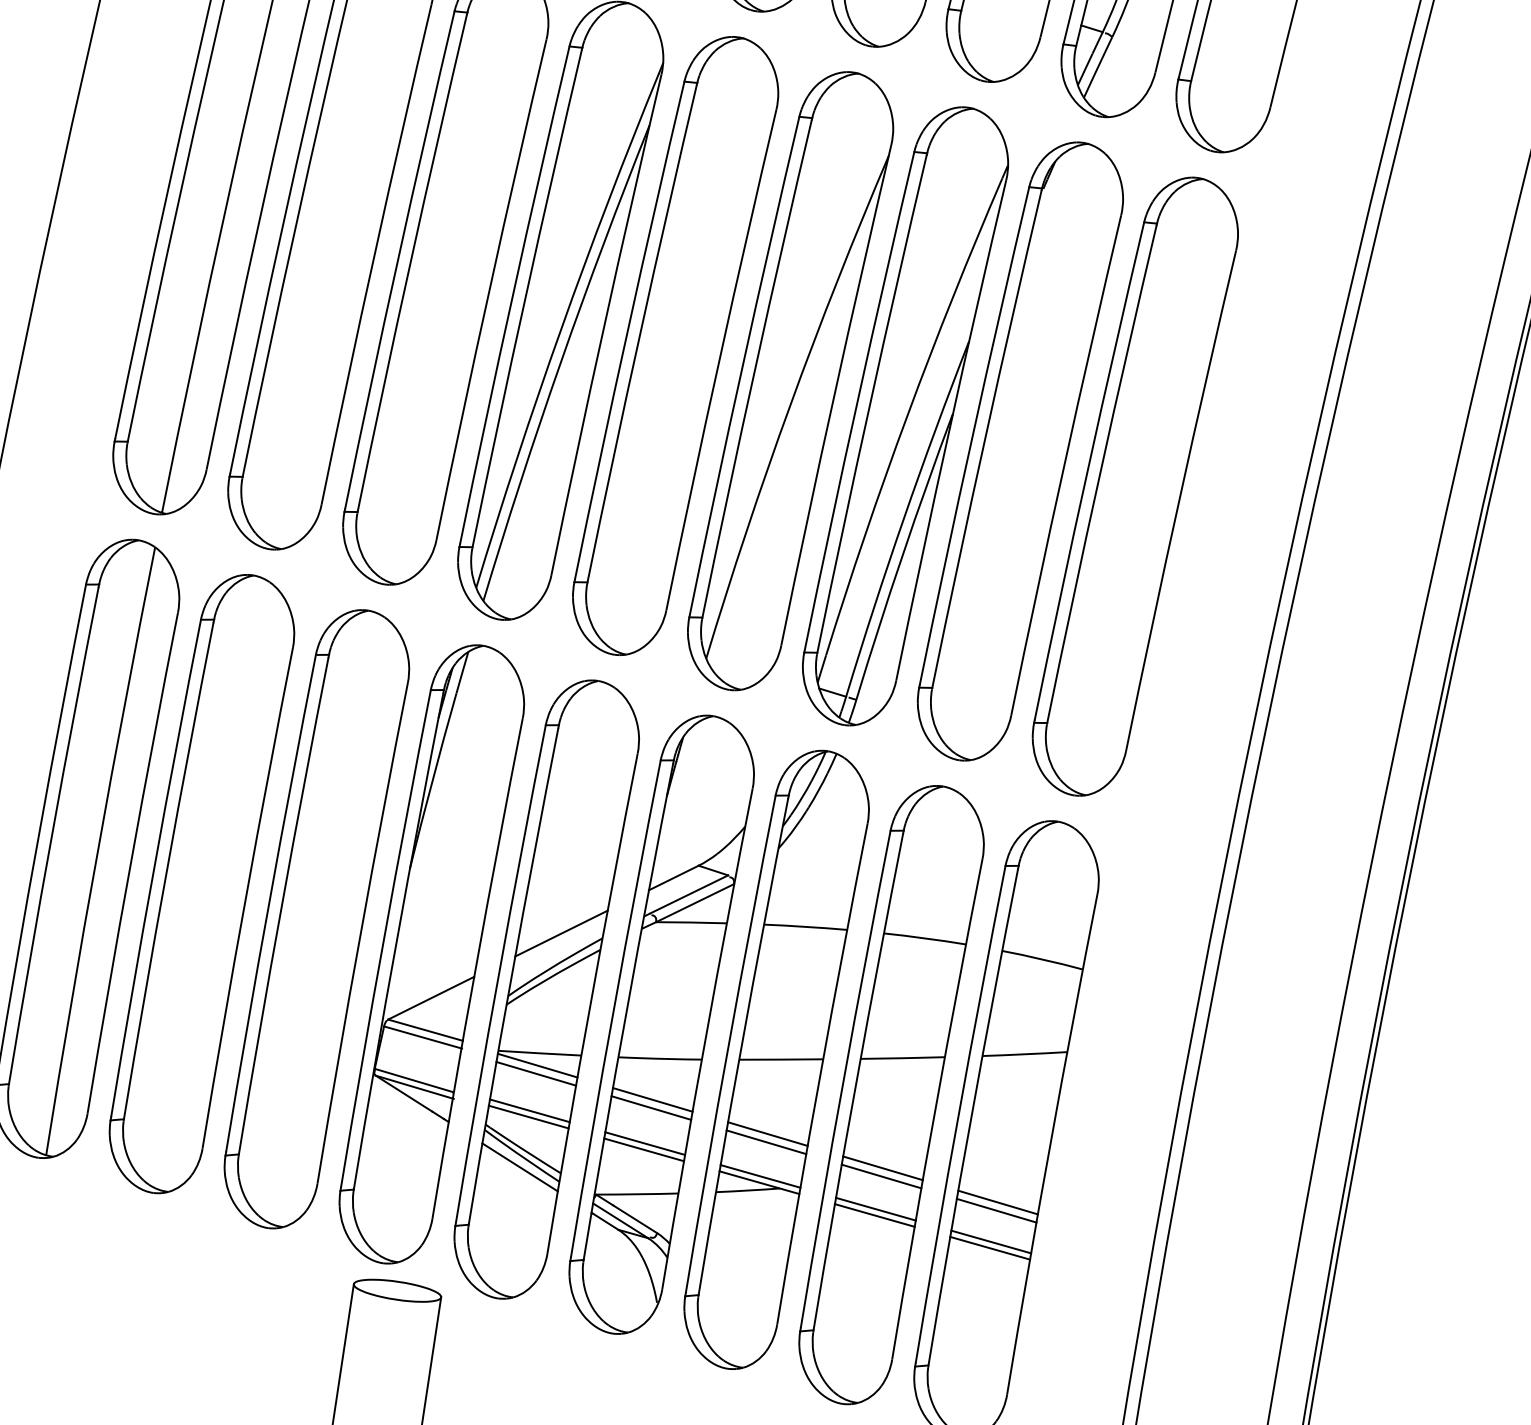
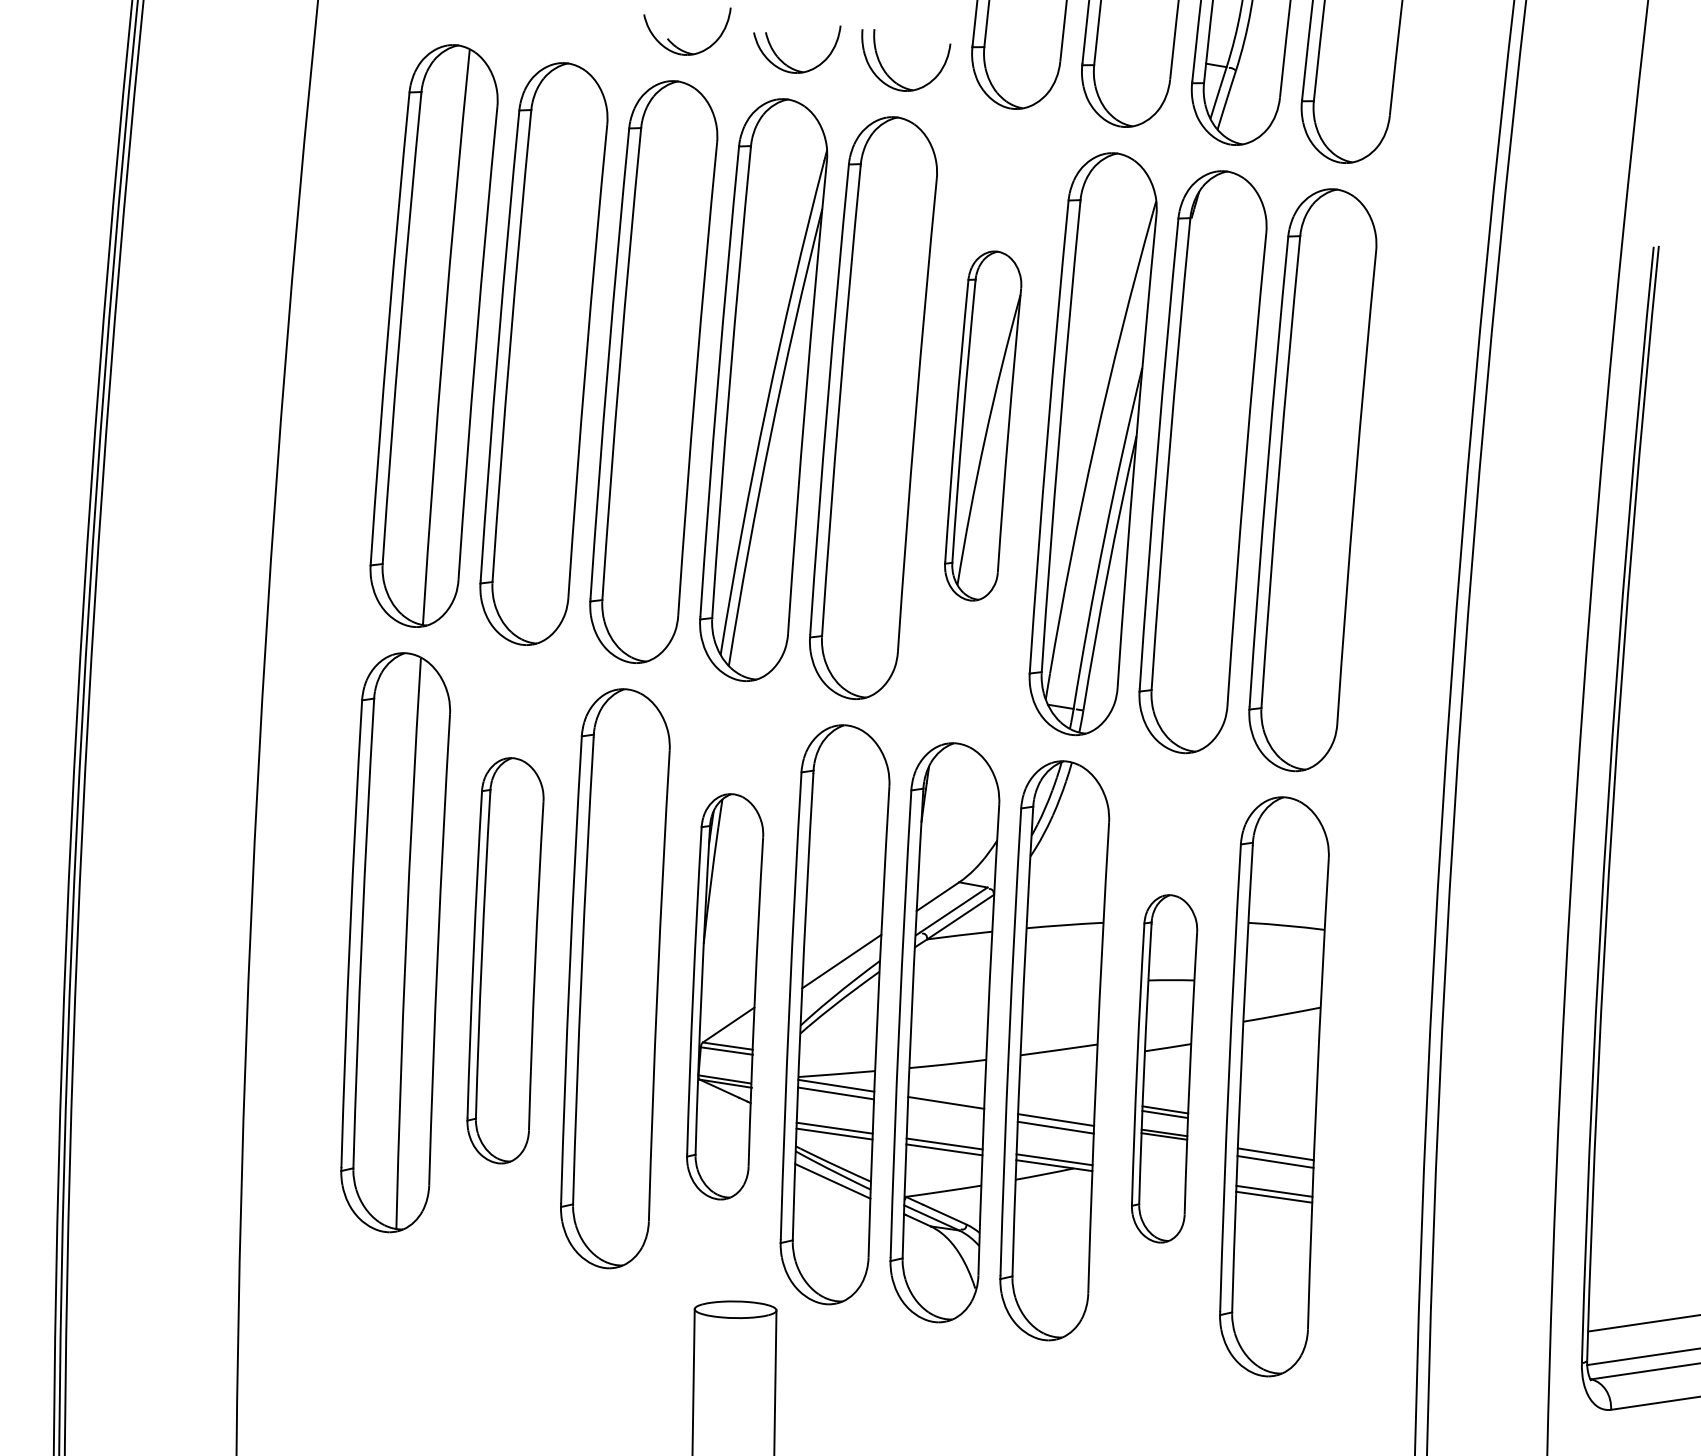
part: (789, 380) -> (982, 425), size x0.6
part: (201, 883) -> (505, 960), size x0.7
part: (430, 953) -> (724, 996), size x0.7
part: (891, 1094) -> (1164, 1068), size x0.6
line: (650, 1107) -> (945, 1110), removed

